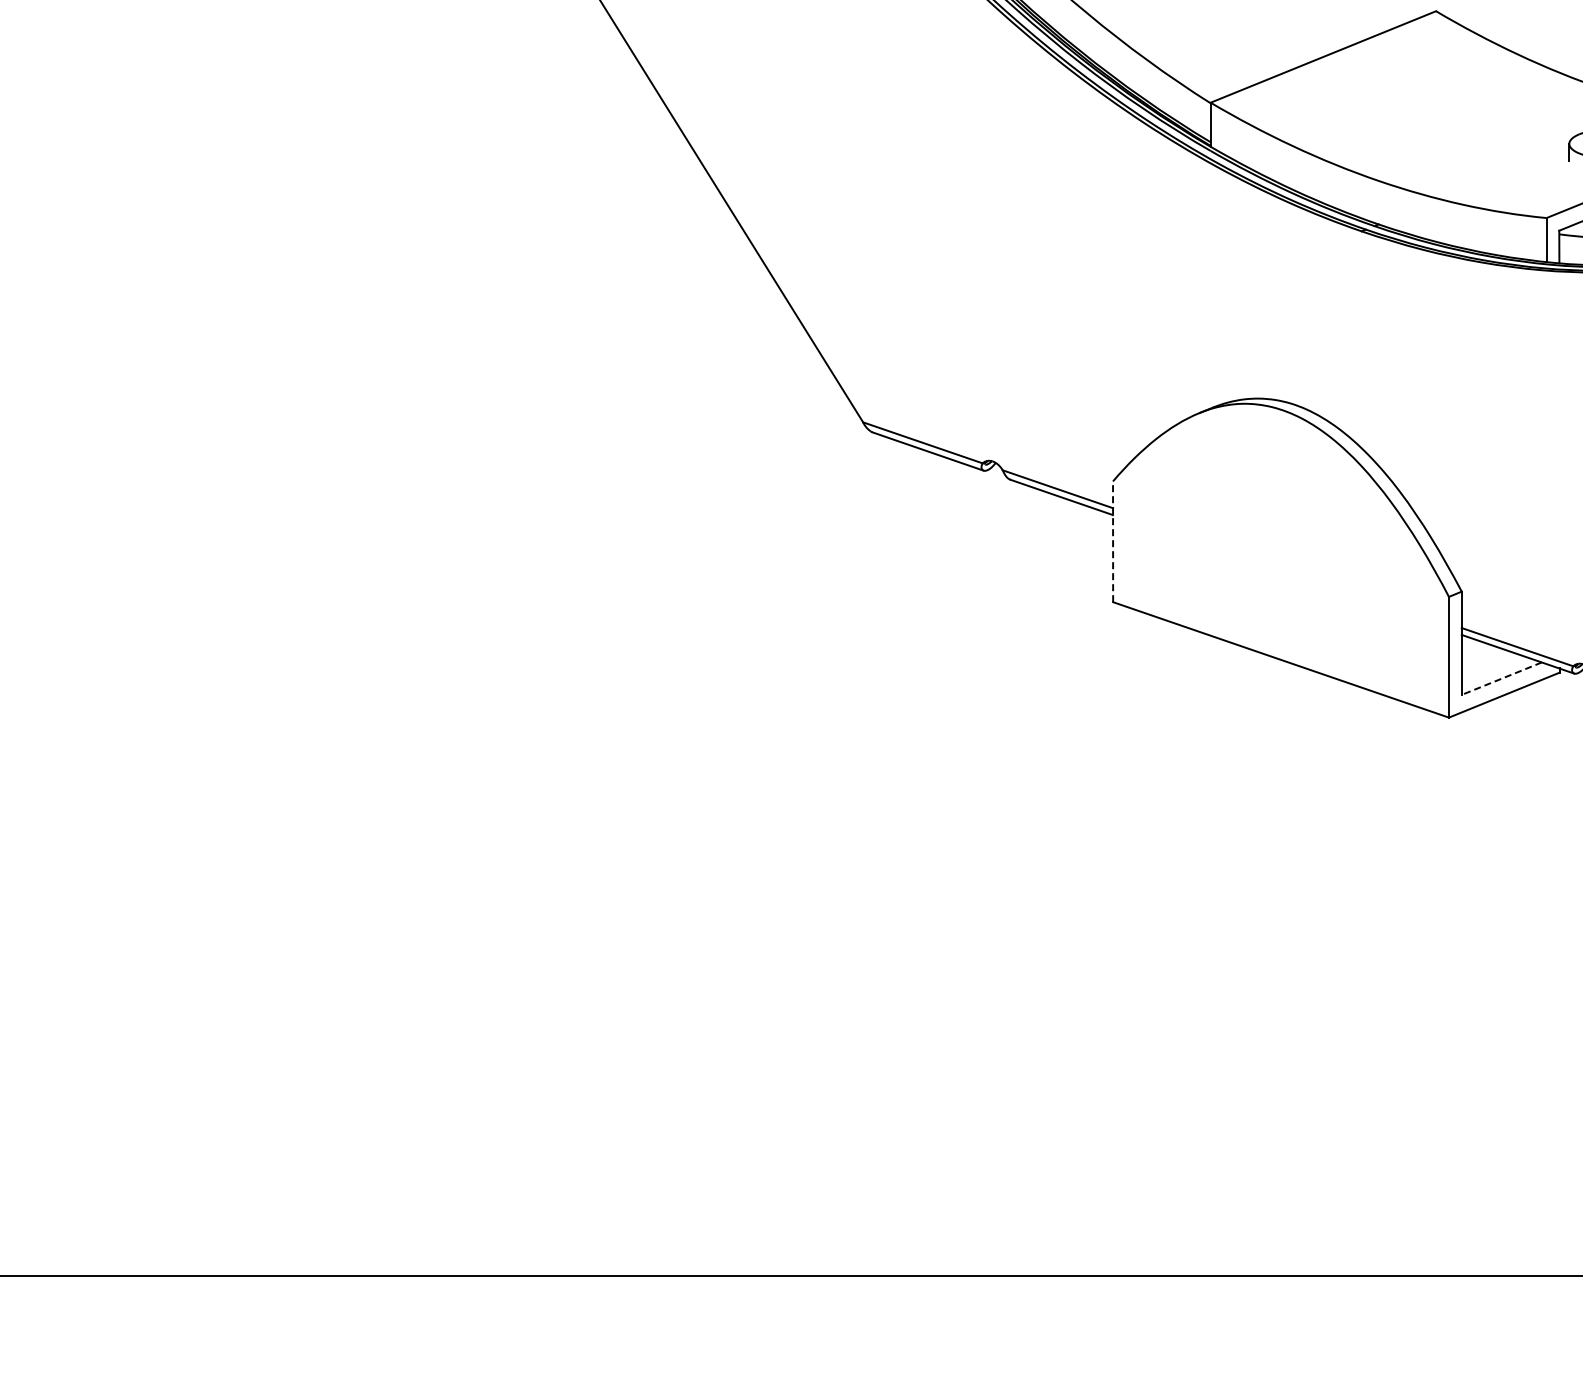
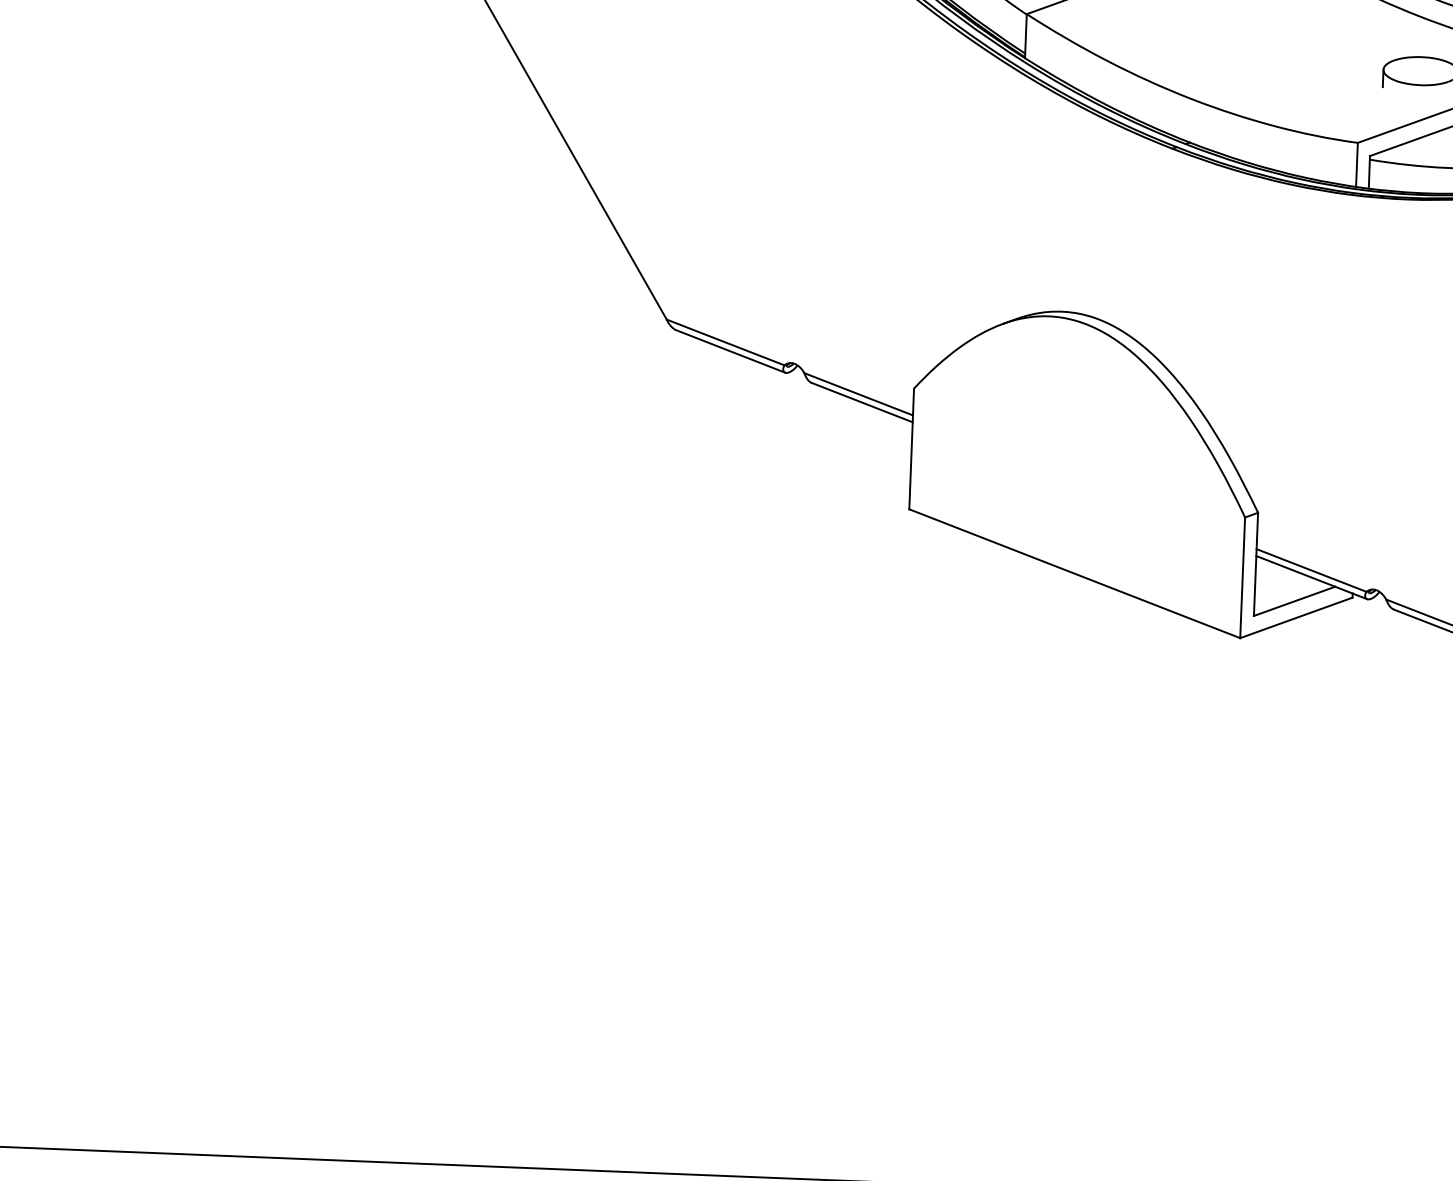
line: (1113, 541) -> (912, 448), dashed -> solid
line: (1501, 678) -> (1294, 601), dashed -> solid

